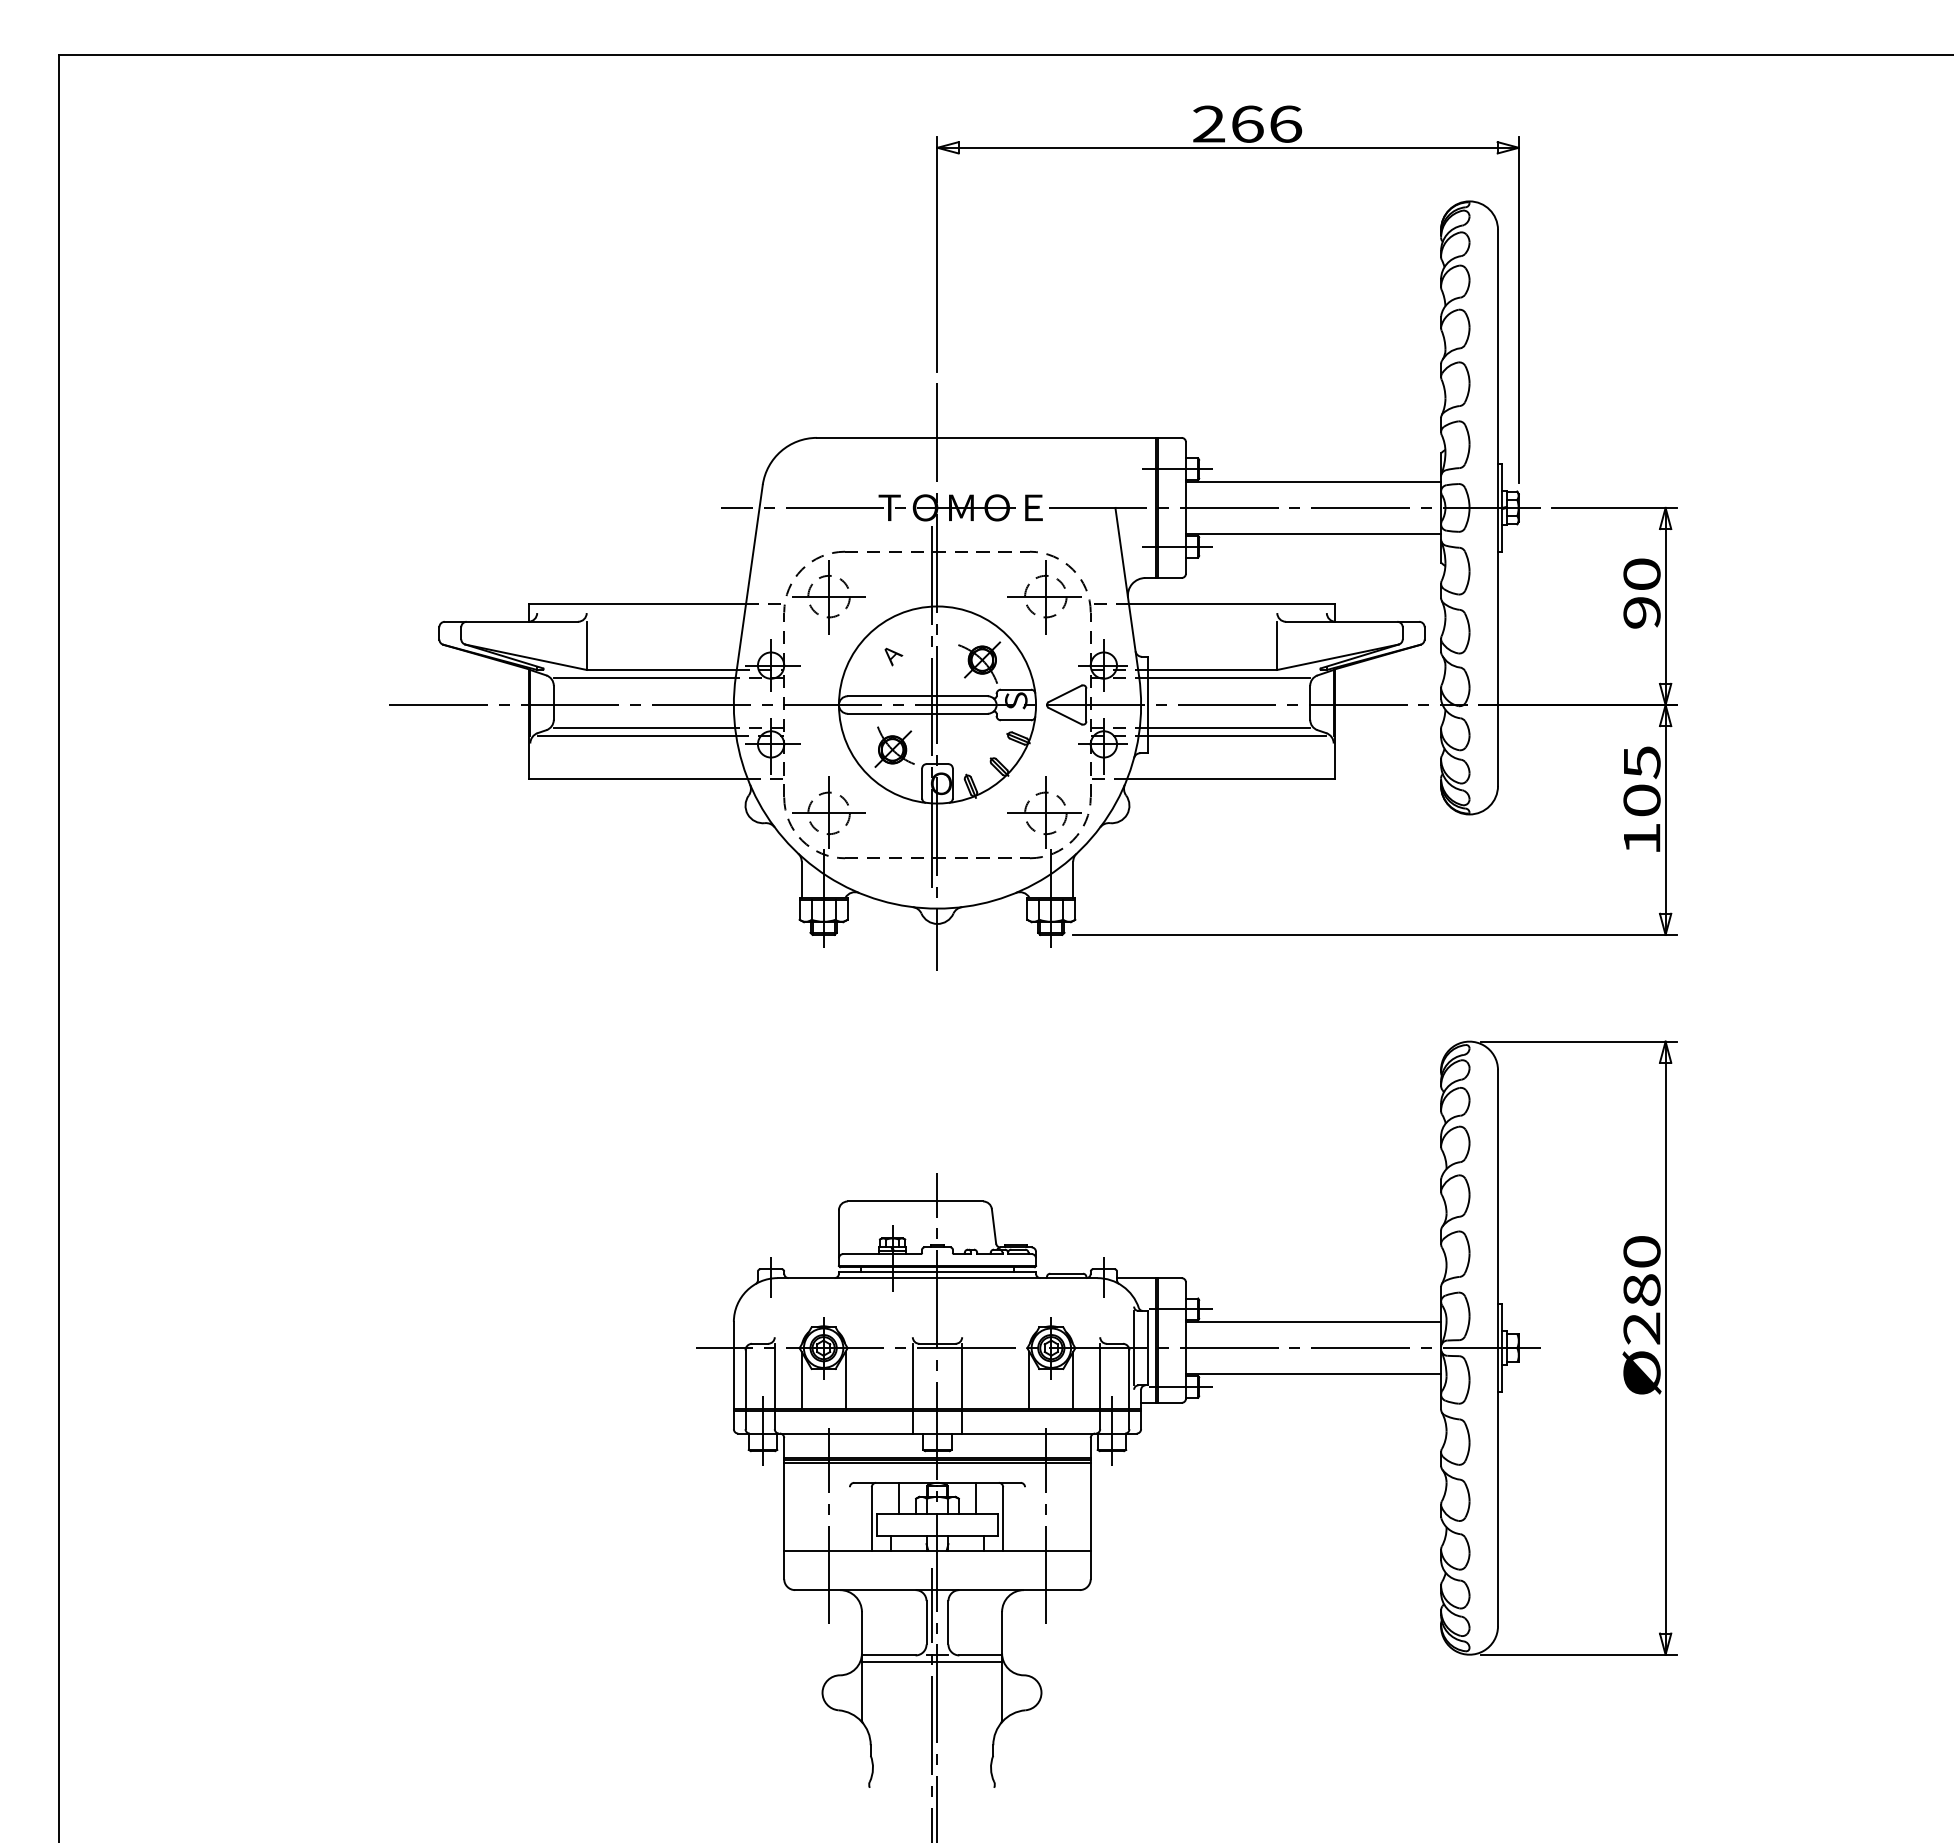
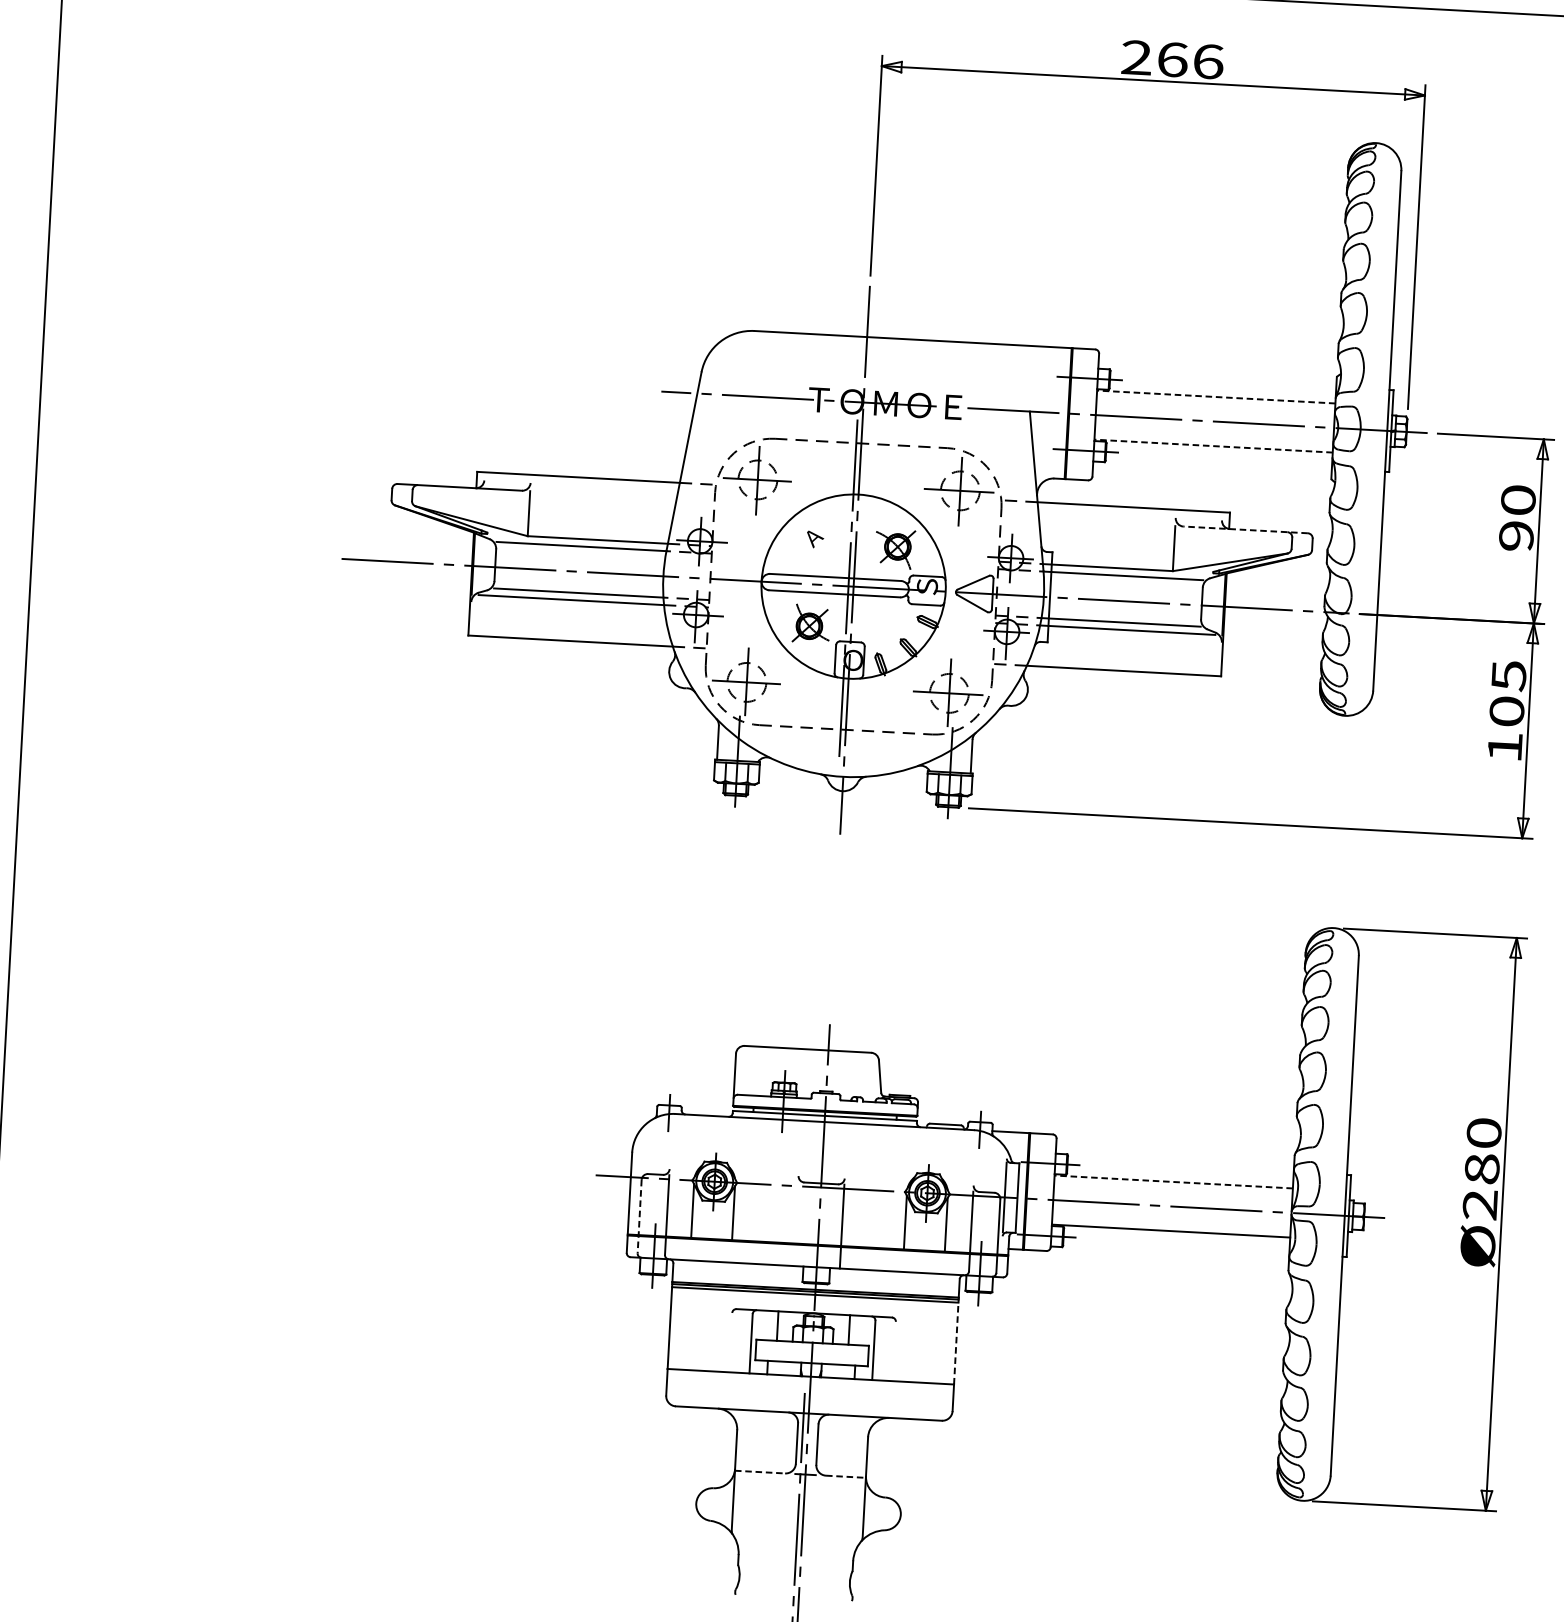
line: (1313, 481) -> (1216, 396), solid -> dashed
line: (1313, 534) -> (1213, 446), solid -> dashed
line: (1352, 621) -> (1245, 529), solid -> dashed
line: (1313, 1321) -> (1173, 1181), solid -> dashed
line: (912, 1388) -> (795, 1223), removed
line: (745, 1390) -> (639, 1217), solid -> dashed
line: (1090, 1504) -> (956, 1341), solid -> dashed
line: (829, 1526) -> (711, 1348), removed
line: (1045, 1526) -> (912, 1359), removed
line: (888, 1655) -> (759, 1472), solid -> dashed
line: (981, 1655) -> (846, 1476), solid -> dashed
line: (931, 1662) -> (799, 1480), removed

